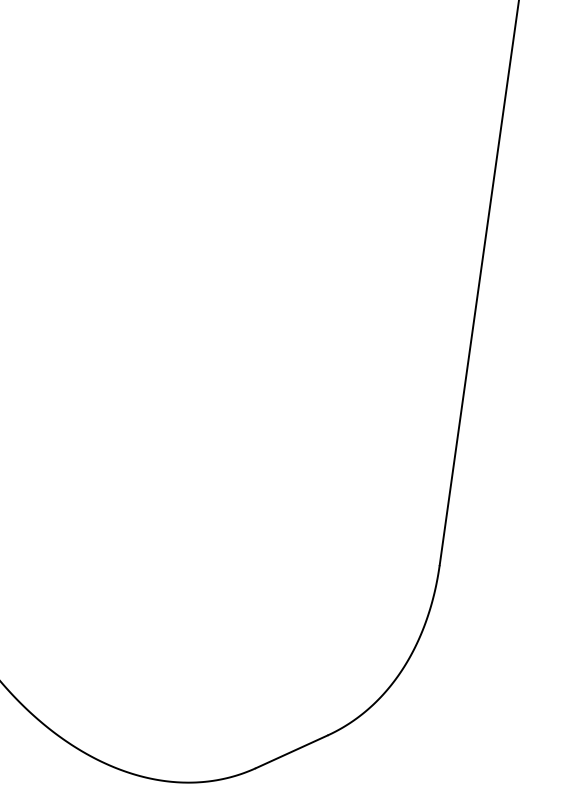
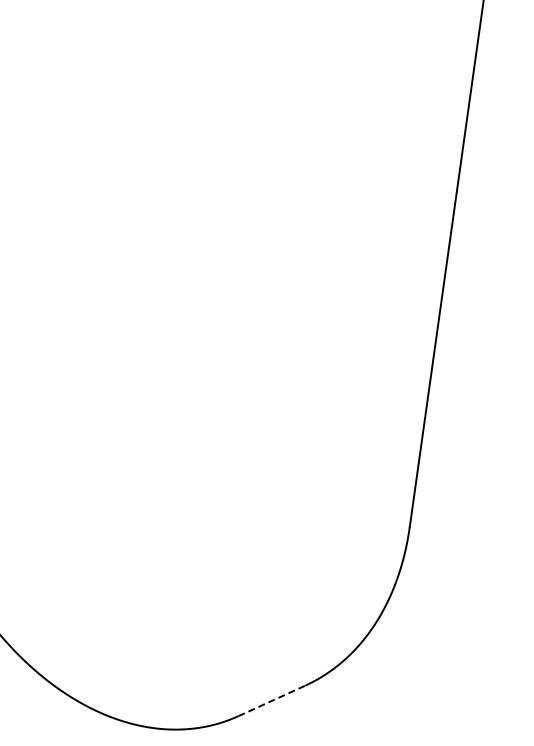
line: (291, 751) -> (271, 700), solid -> dashed

